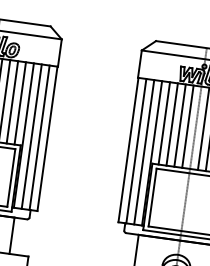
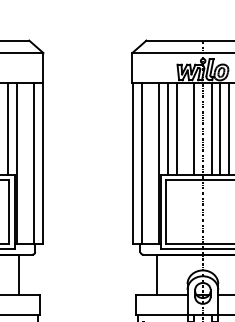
line: (180, 125) -> (185, 128), removed
line: (31, 136) -> (25, 163), removed
line: (144, 152) -> (150, 163), removed

